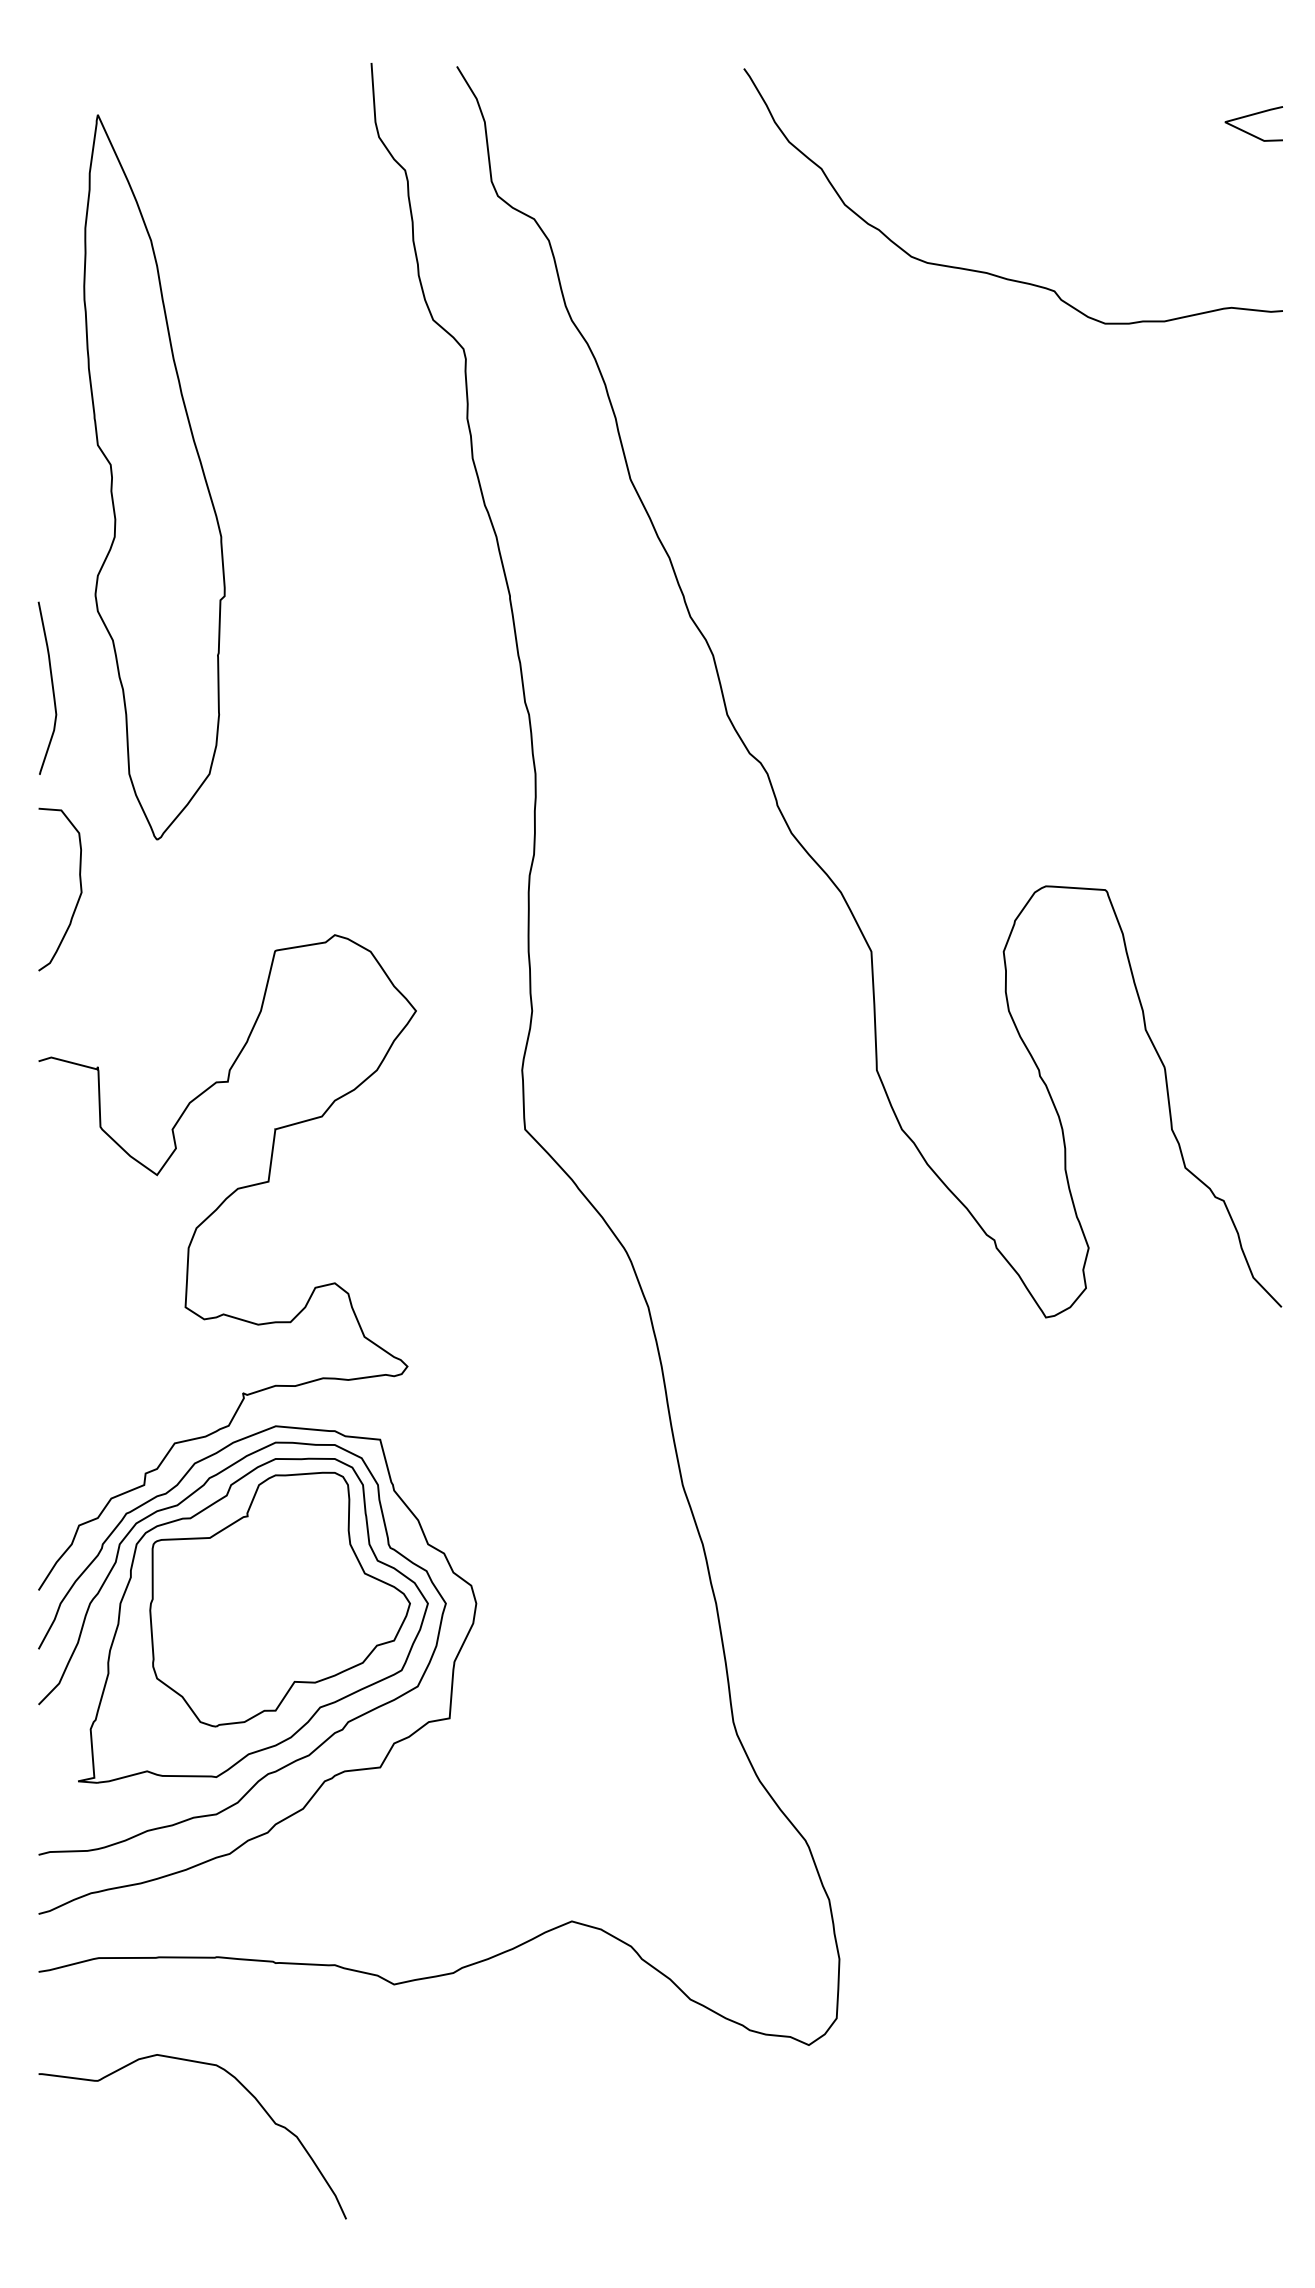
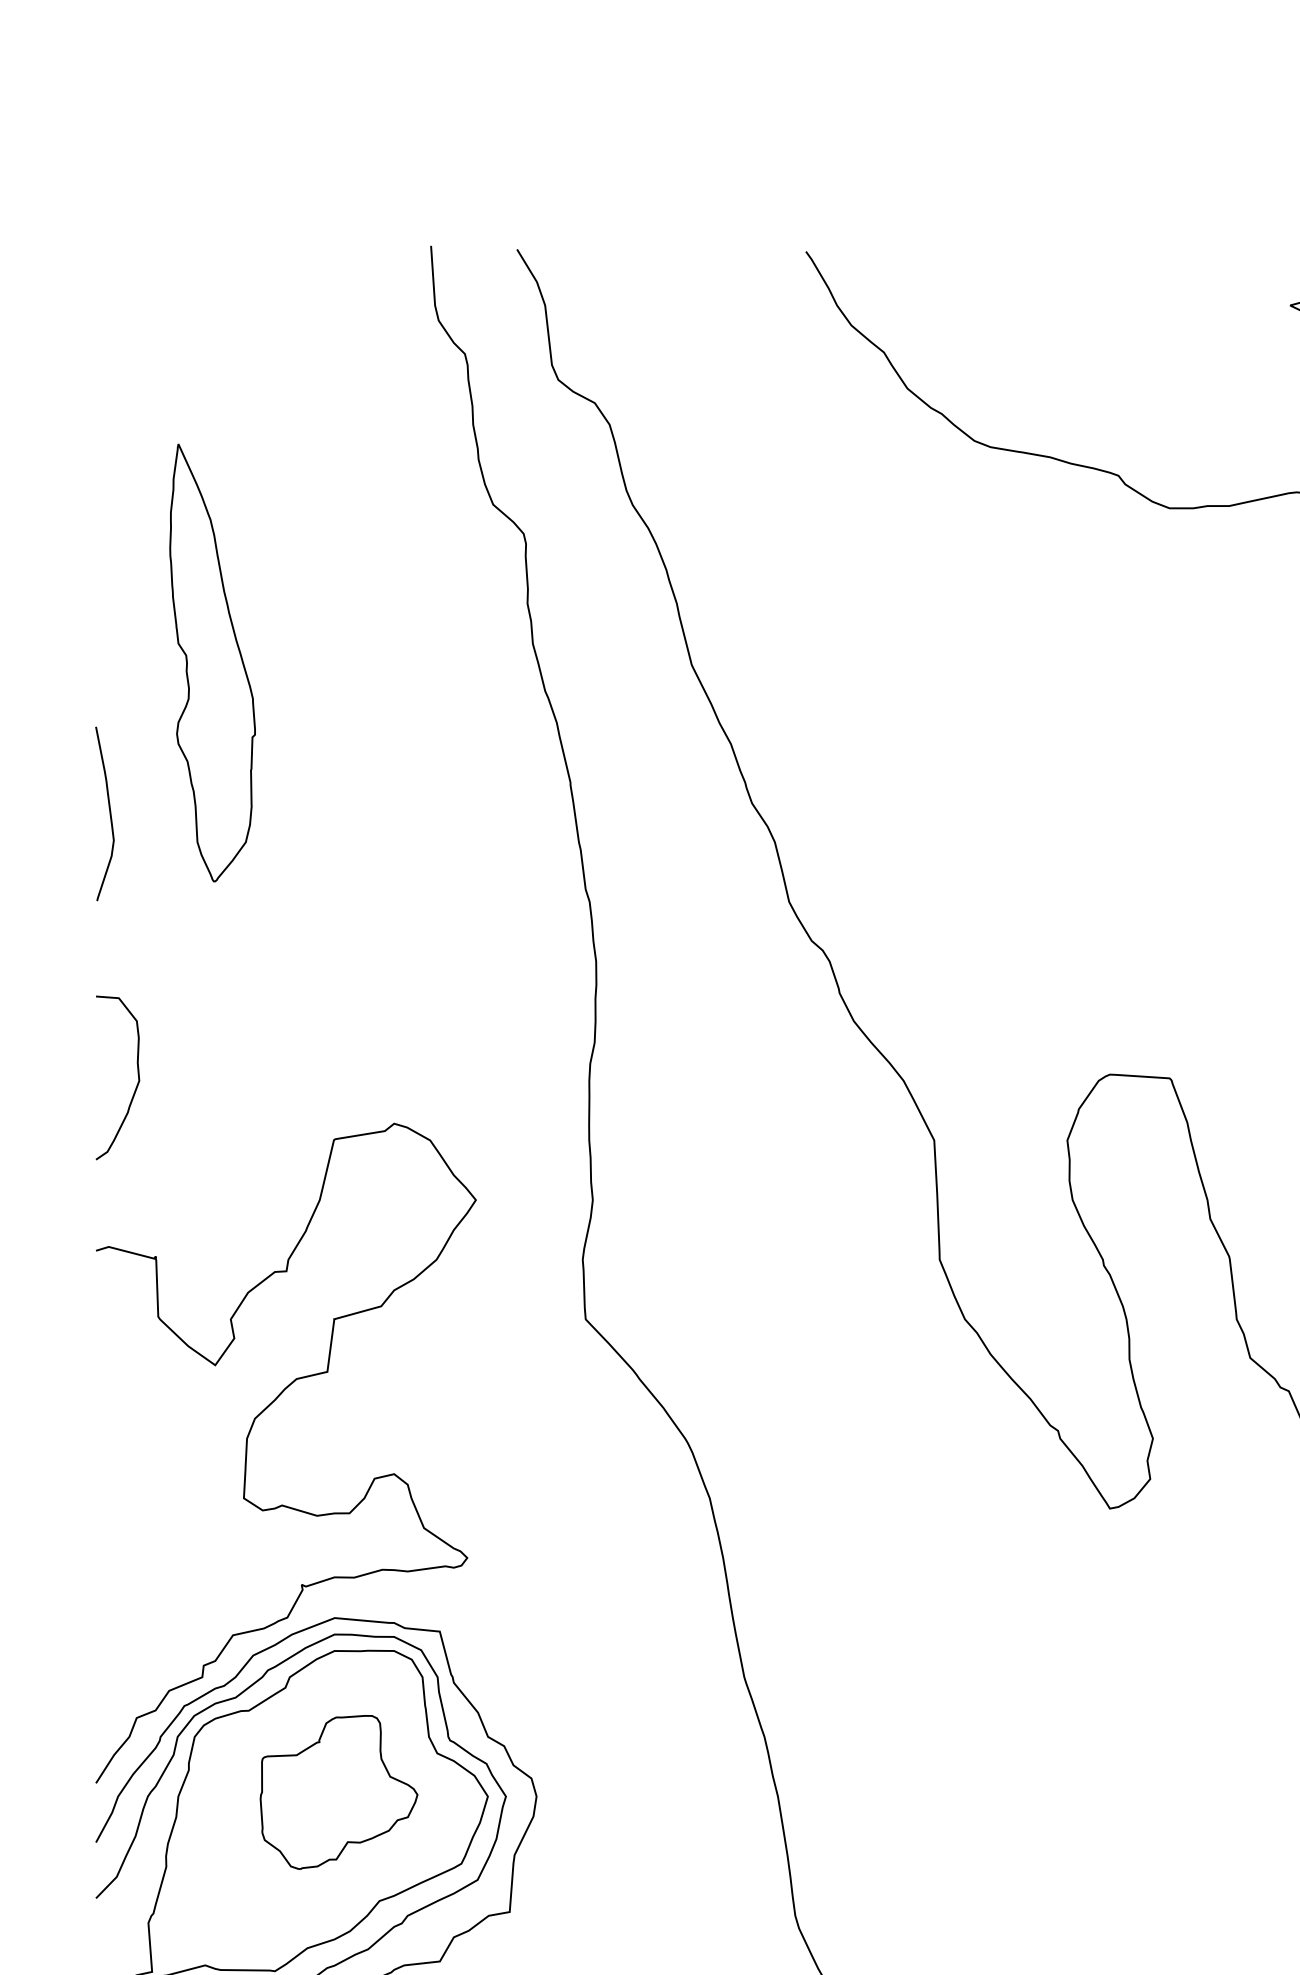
part: (154, 477) -> (212, 663), size x0.6
curve: (51, 686) -> (108, 812), moved
part: (279, 1599) -> (338, 1792), size x0.6

